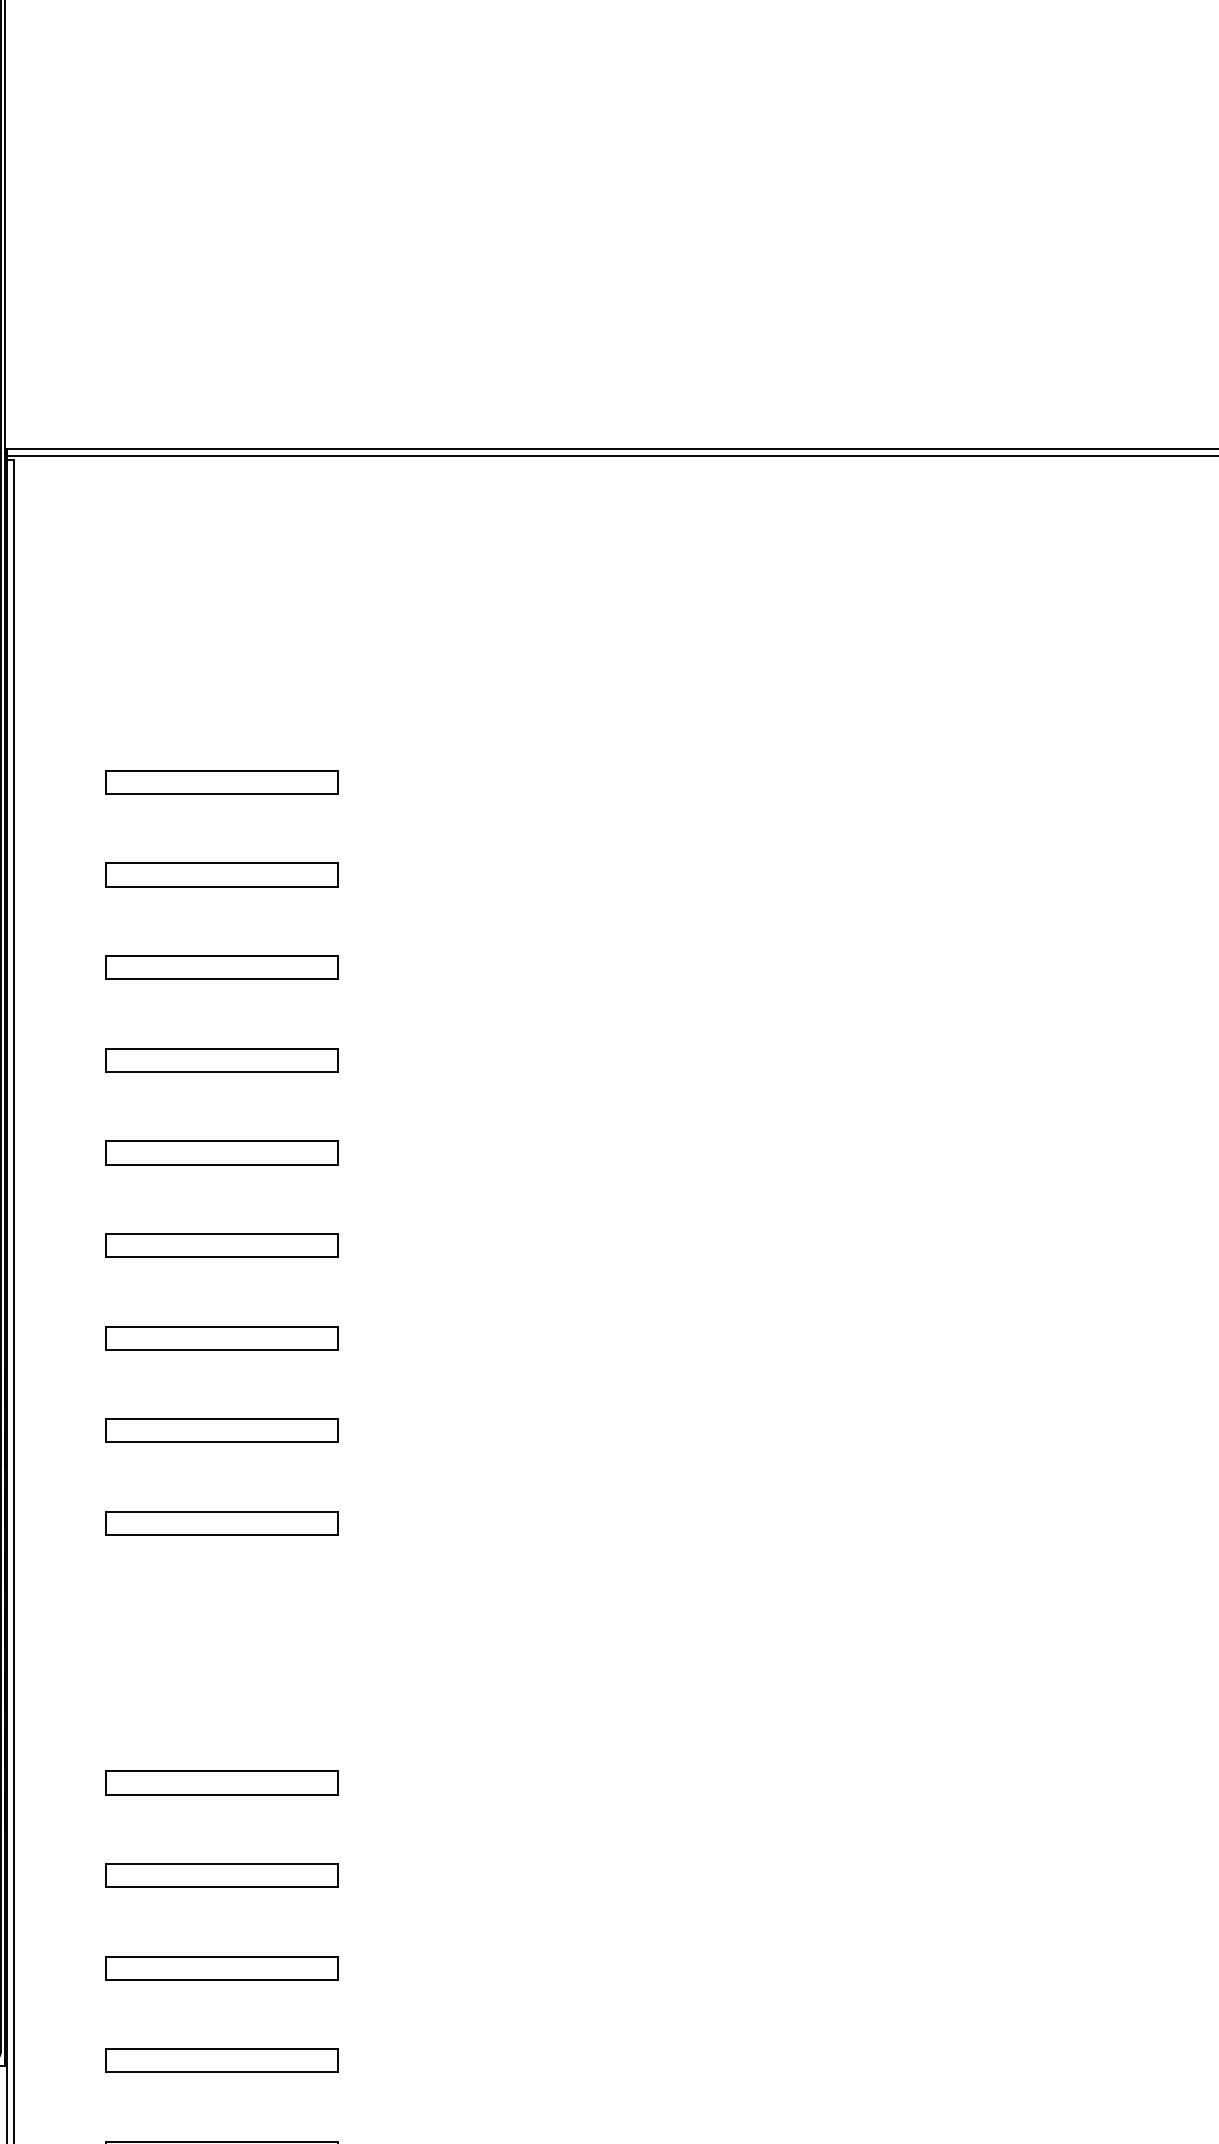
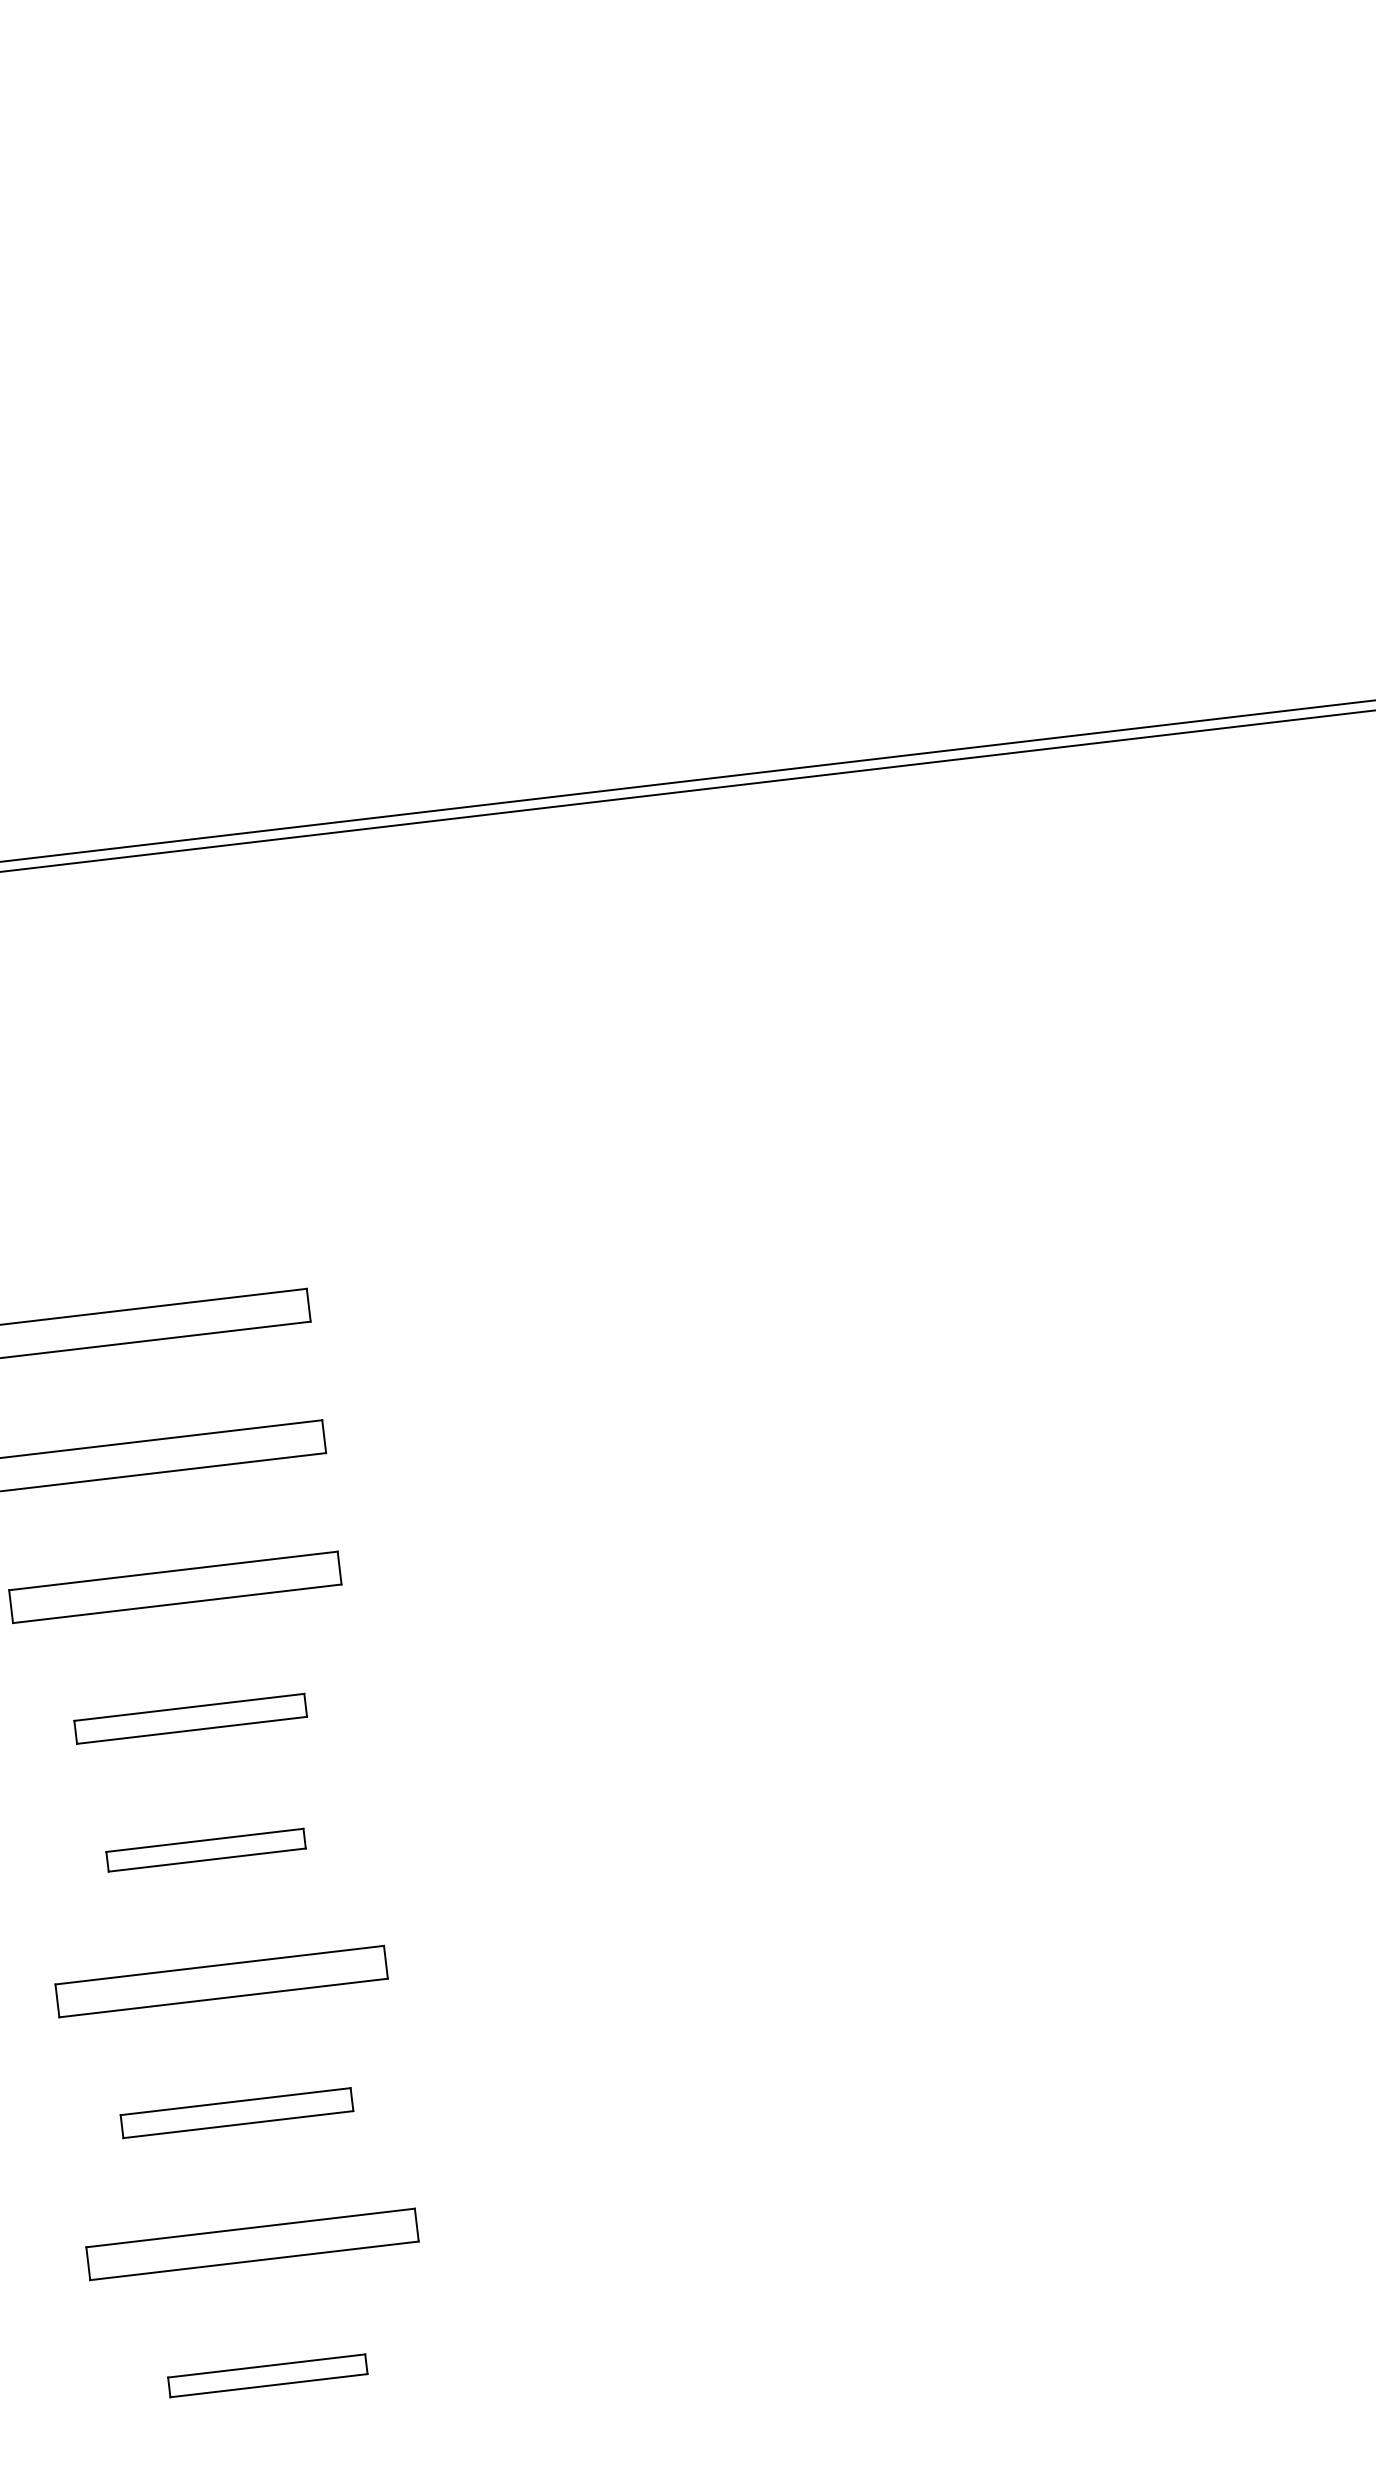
part: (221, 1060) -> (189, 1719), size x0.7
part: (221, 1152) -> (205, 1849), size x0.6
part: (221, 1338) -> (236, 2113), size x0.7
part: (221, 1523) -> (266, 2375), size x0.6

